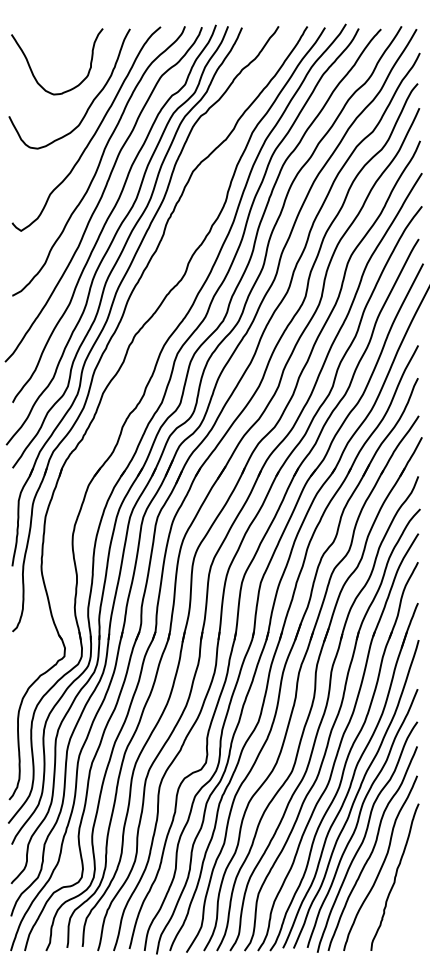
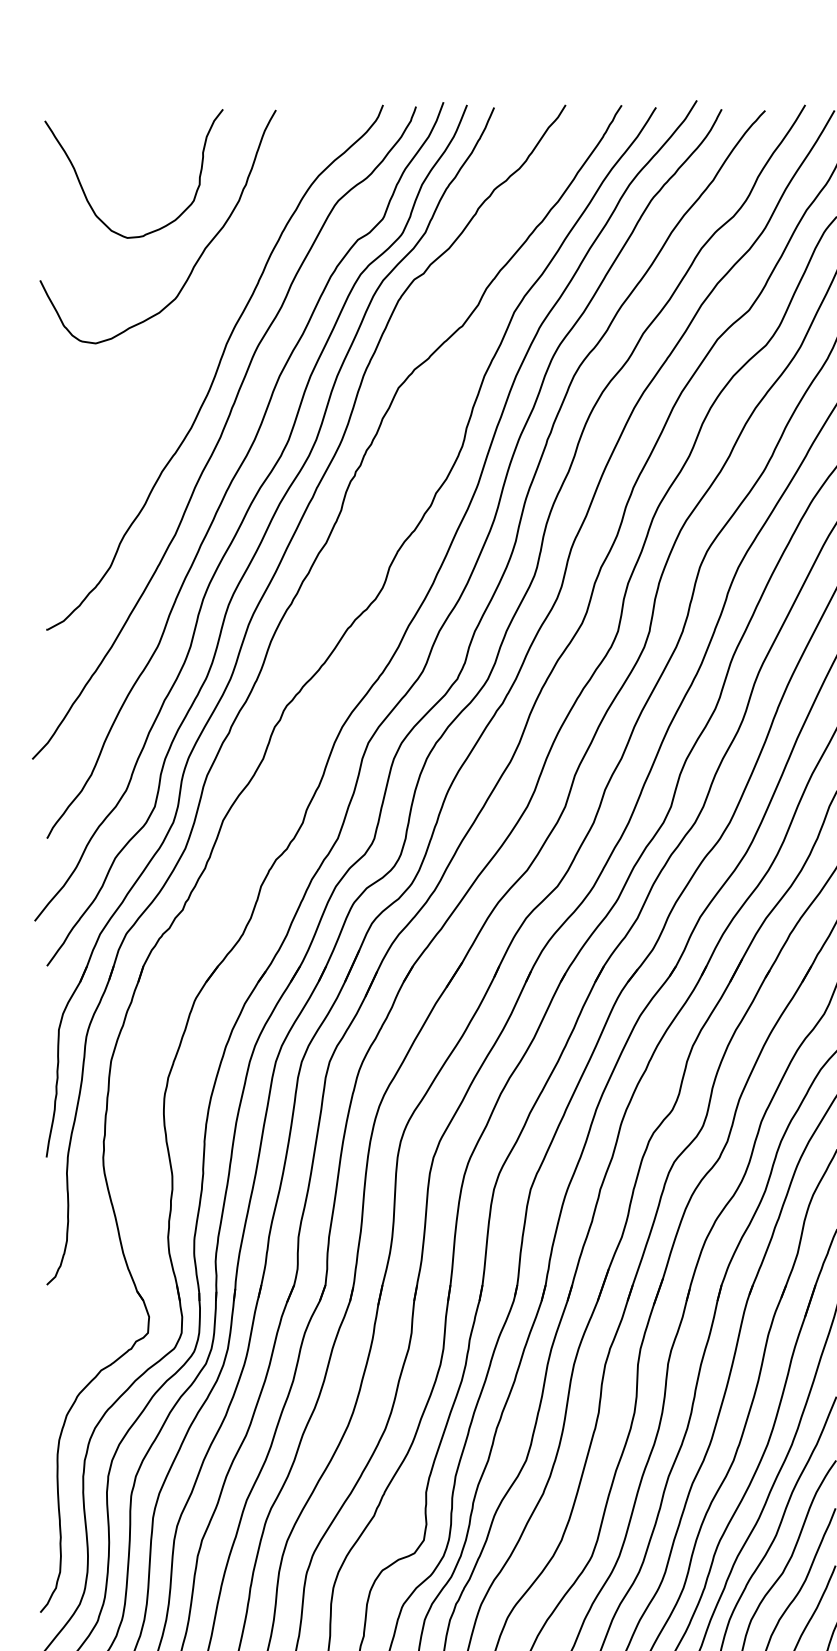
curve: (94, 132) -> (206, 311), removed

